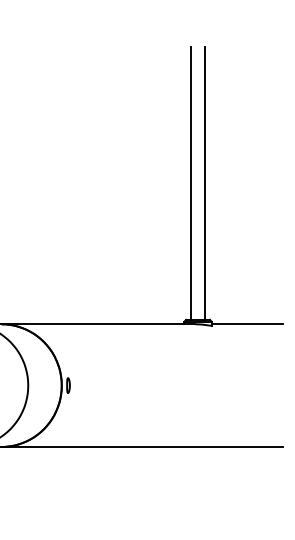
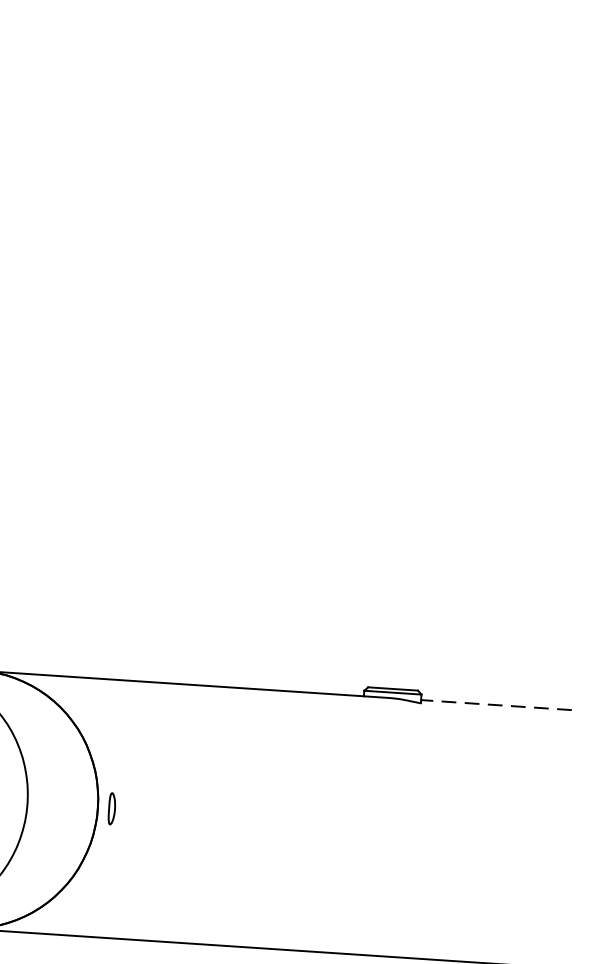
line: (190, 183) -> (396, 401), removed
line: (205, 183) -> (427, 403), removed
line: (247, 324) -> (496, 705), solid -> dashed

